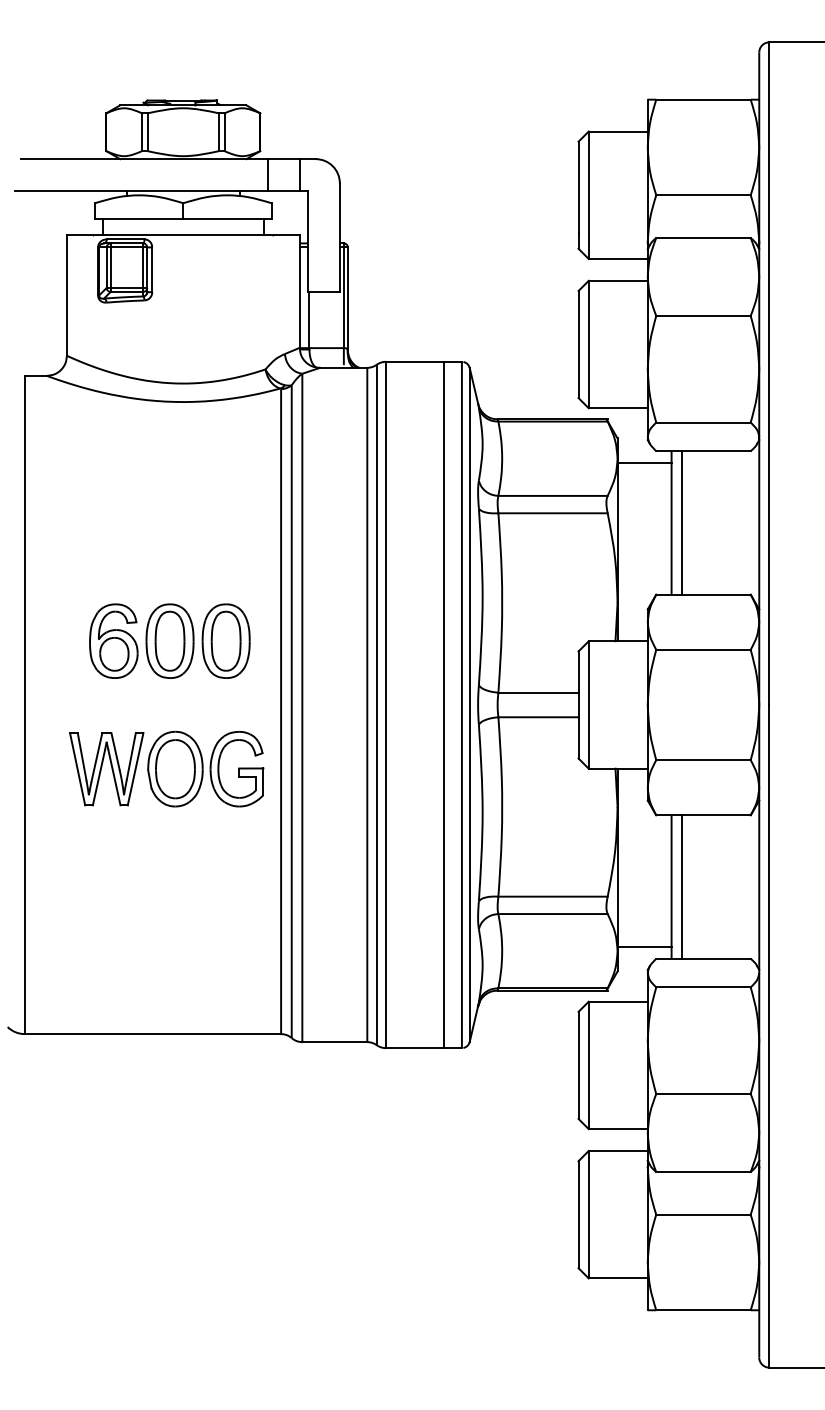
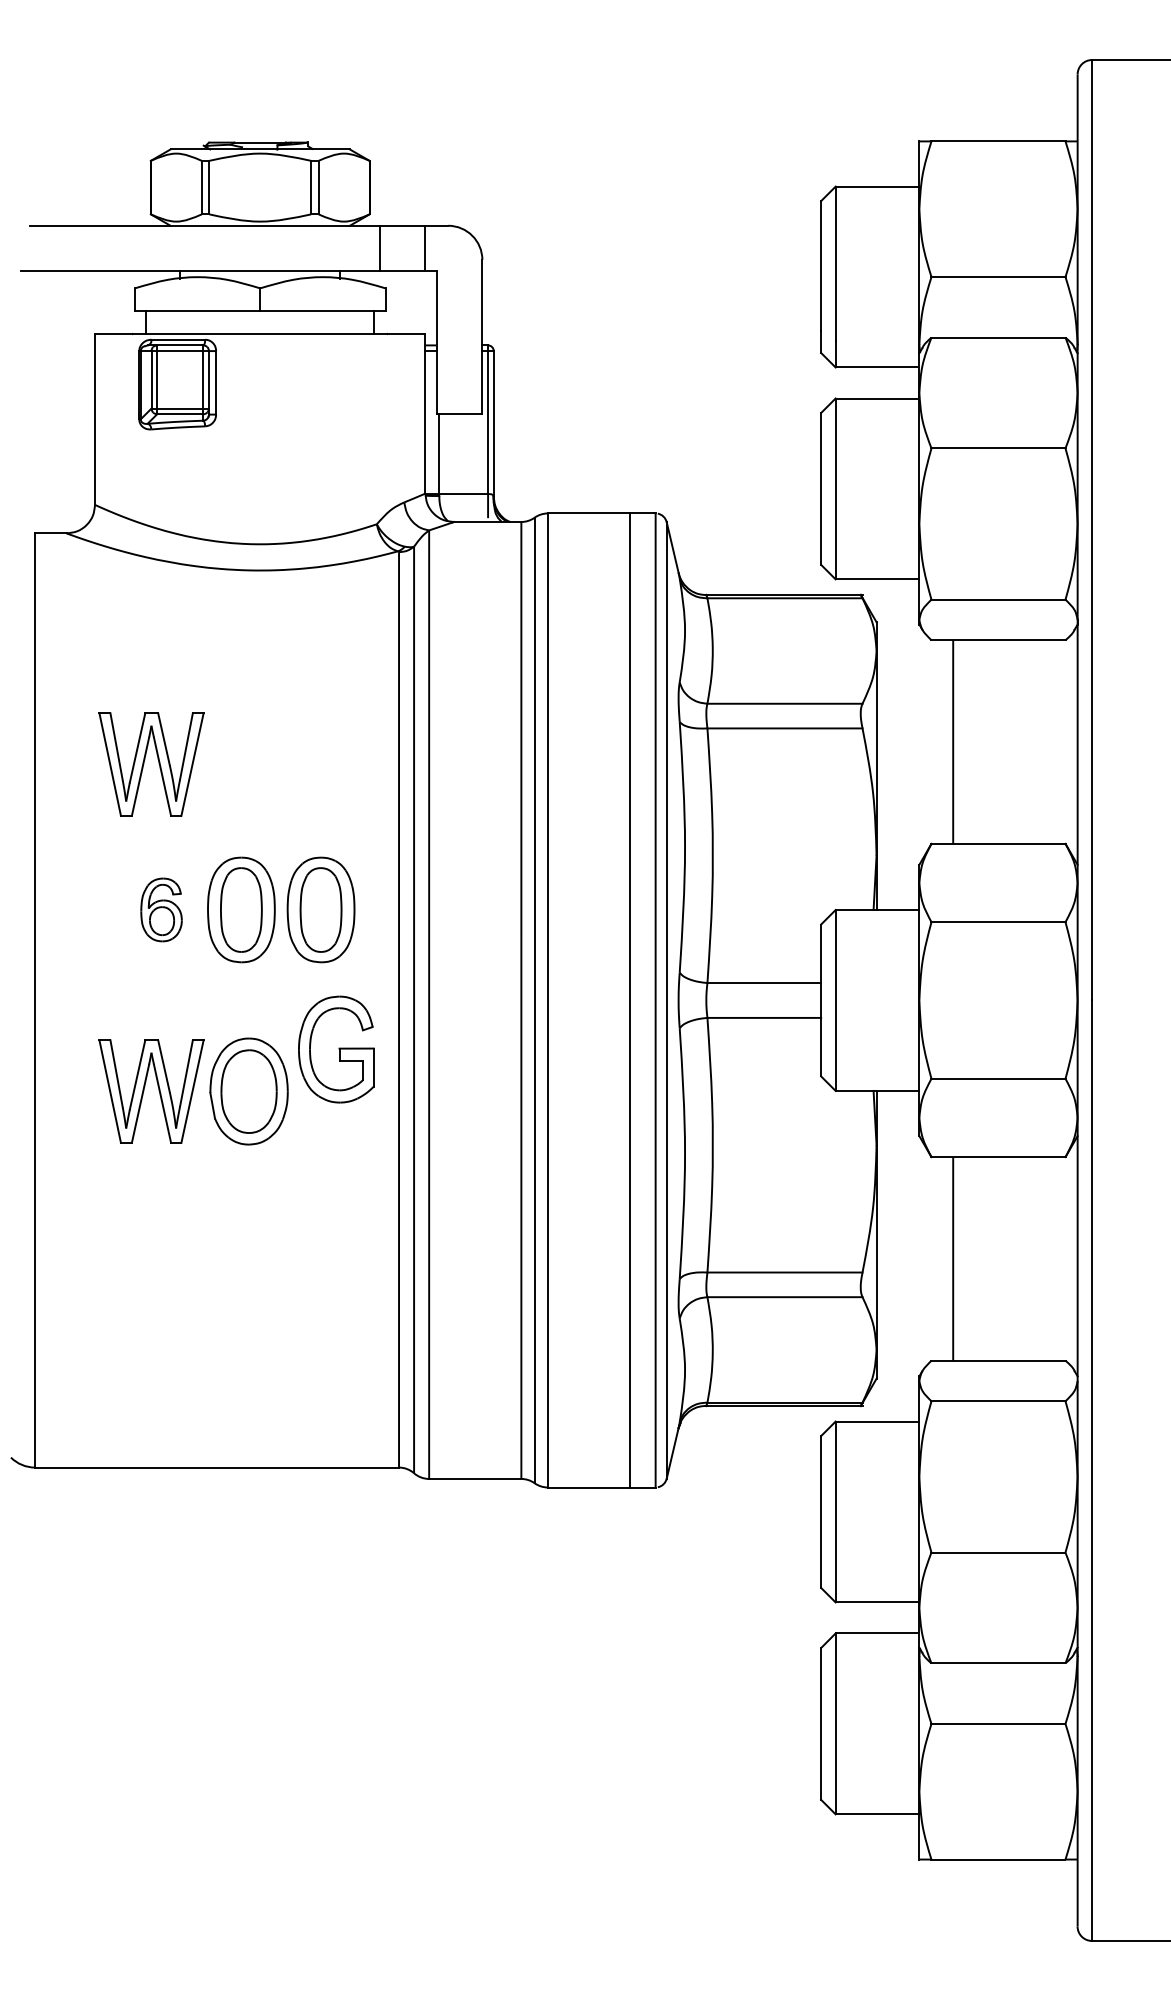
line: (644, 462) -> (914, 656), removed
line: (681, 522) -> (967, 741), removed
part: (101, 538) -> (144, 764), added
part: (113, 640) -> (161, 909), size x0.6
part: (237, 769) -> (336, 1049), moved
line: (681, 886) -> (967, 1258), removed
line: (644, 946) -> (914, 1343), removed

